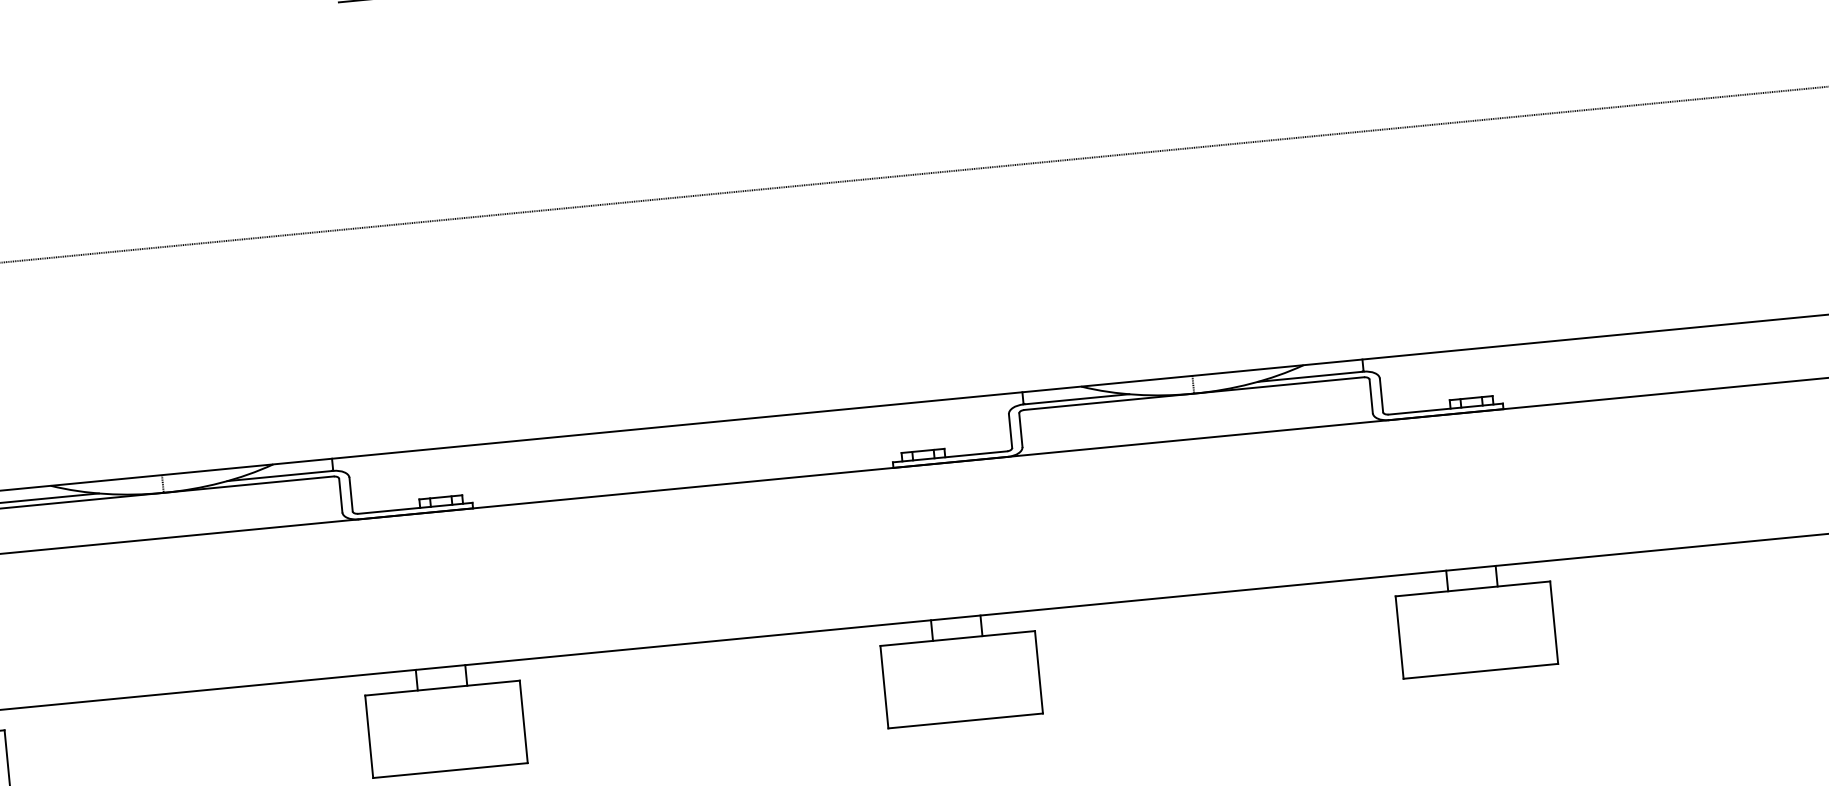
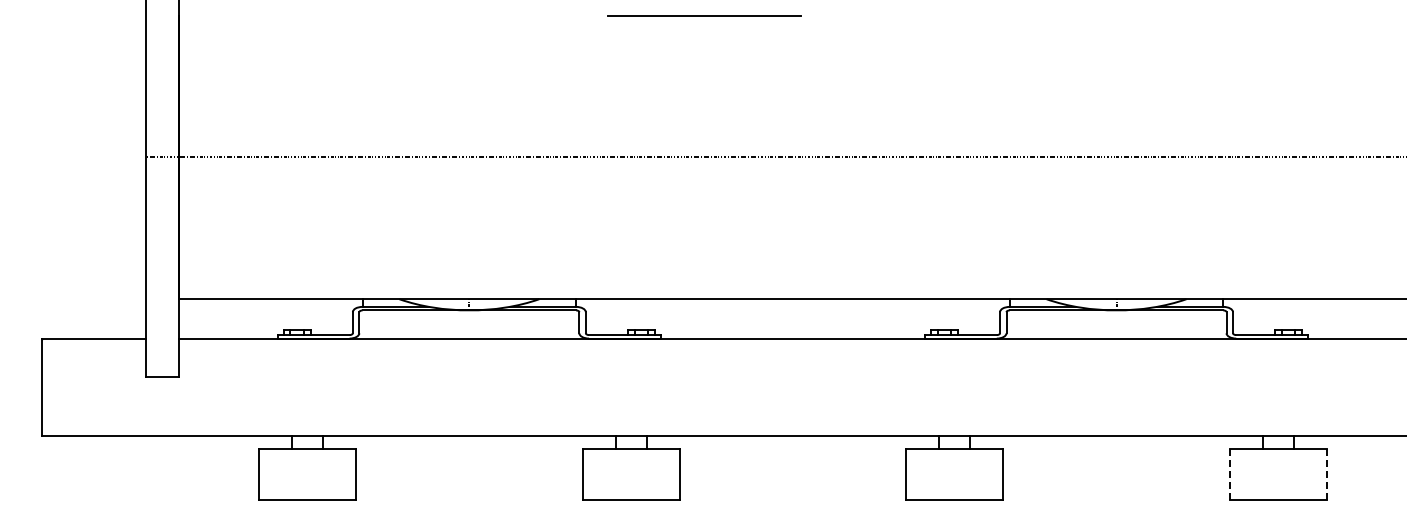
line: (1553, 622) -> (1326, 474), solid -> dashed
line: (1399, 637) -> (1229, 474), solid -> dashed

